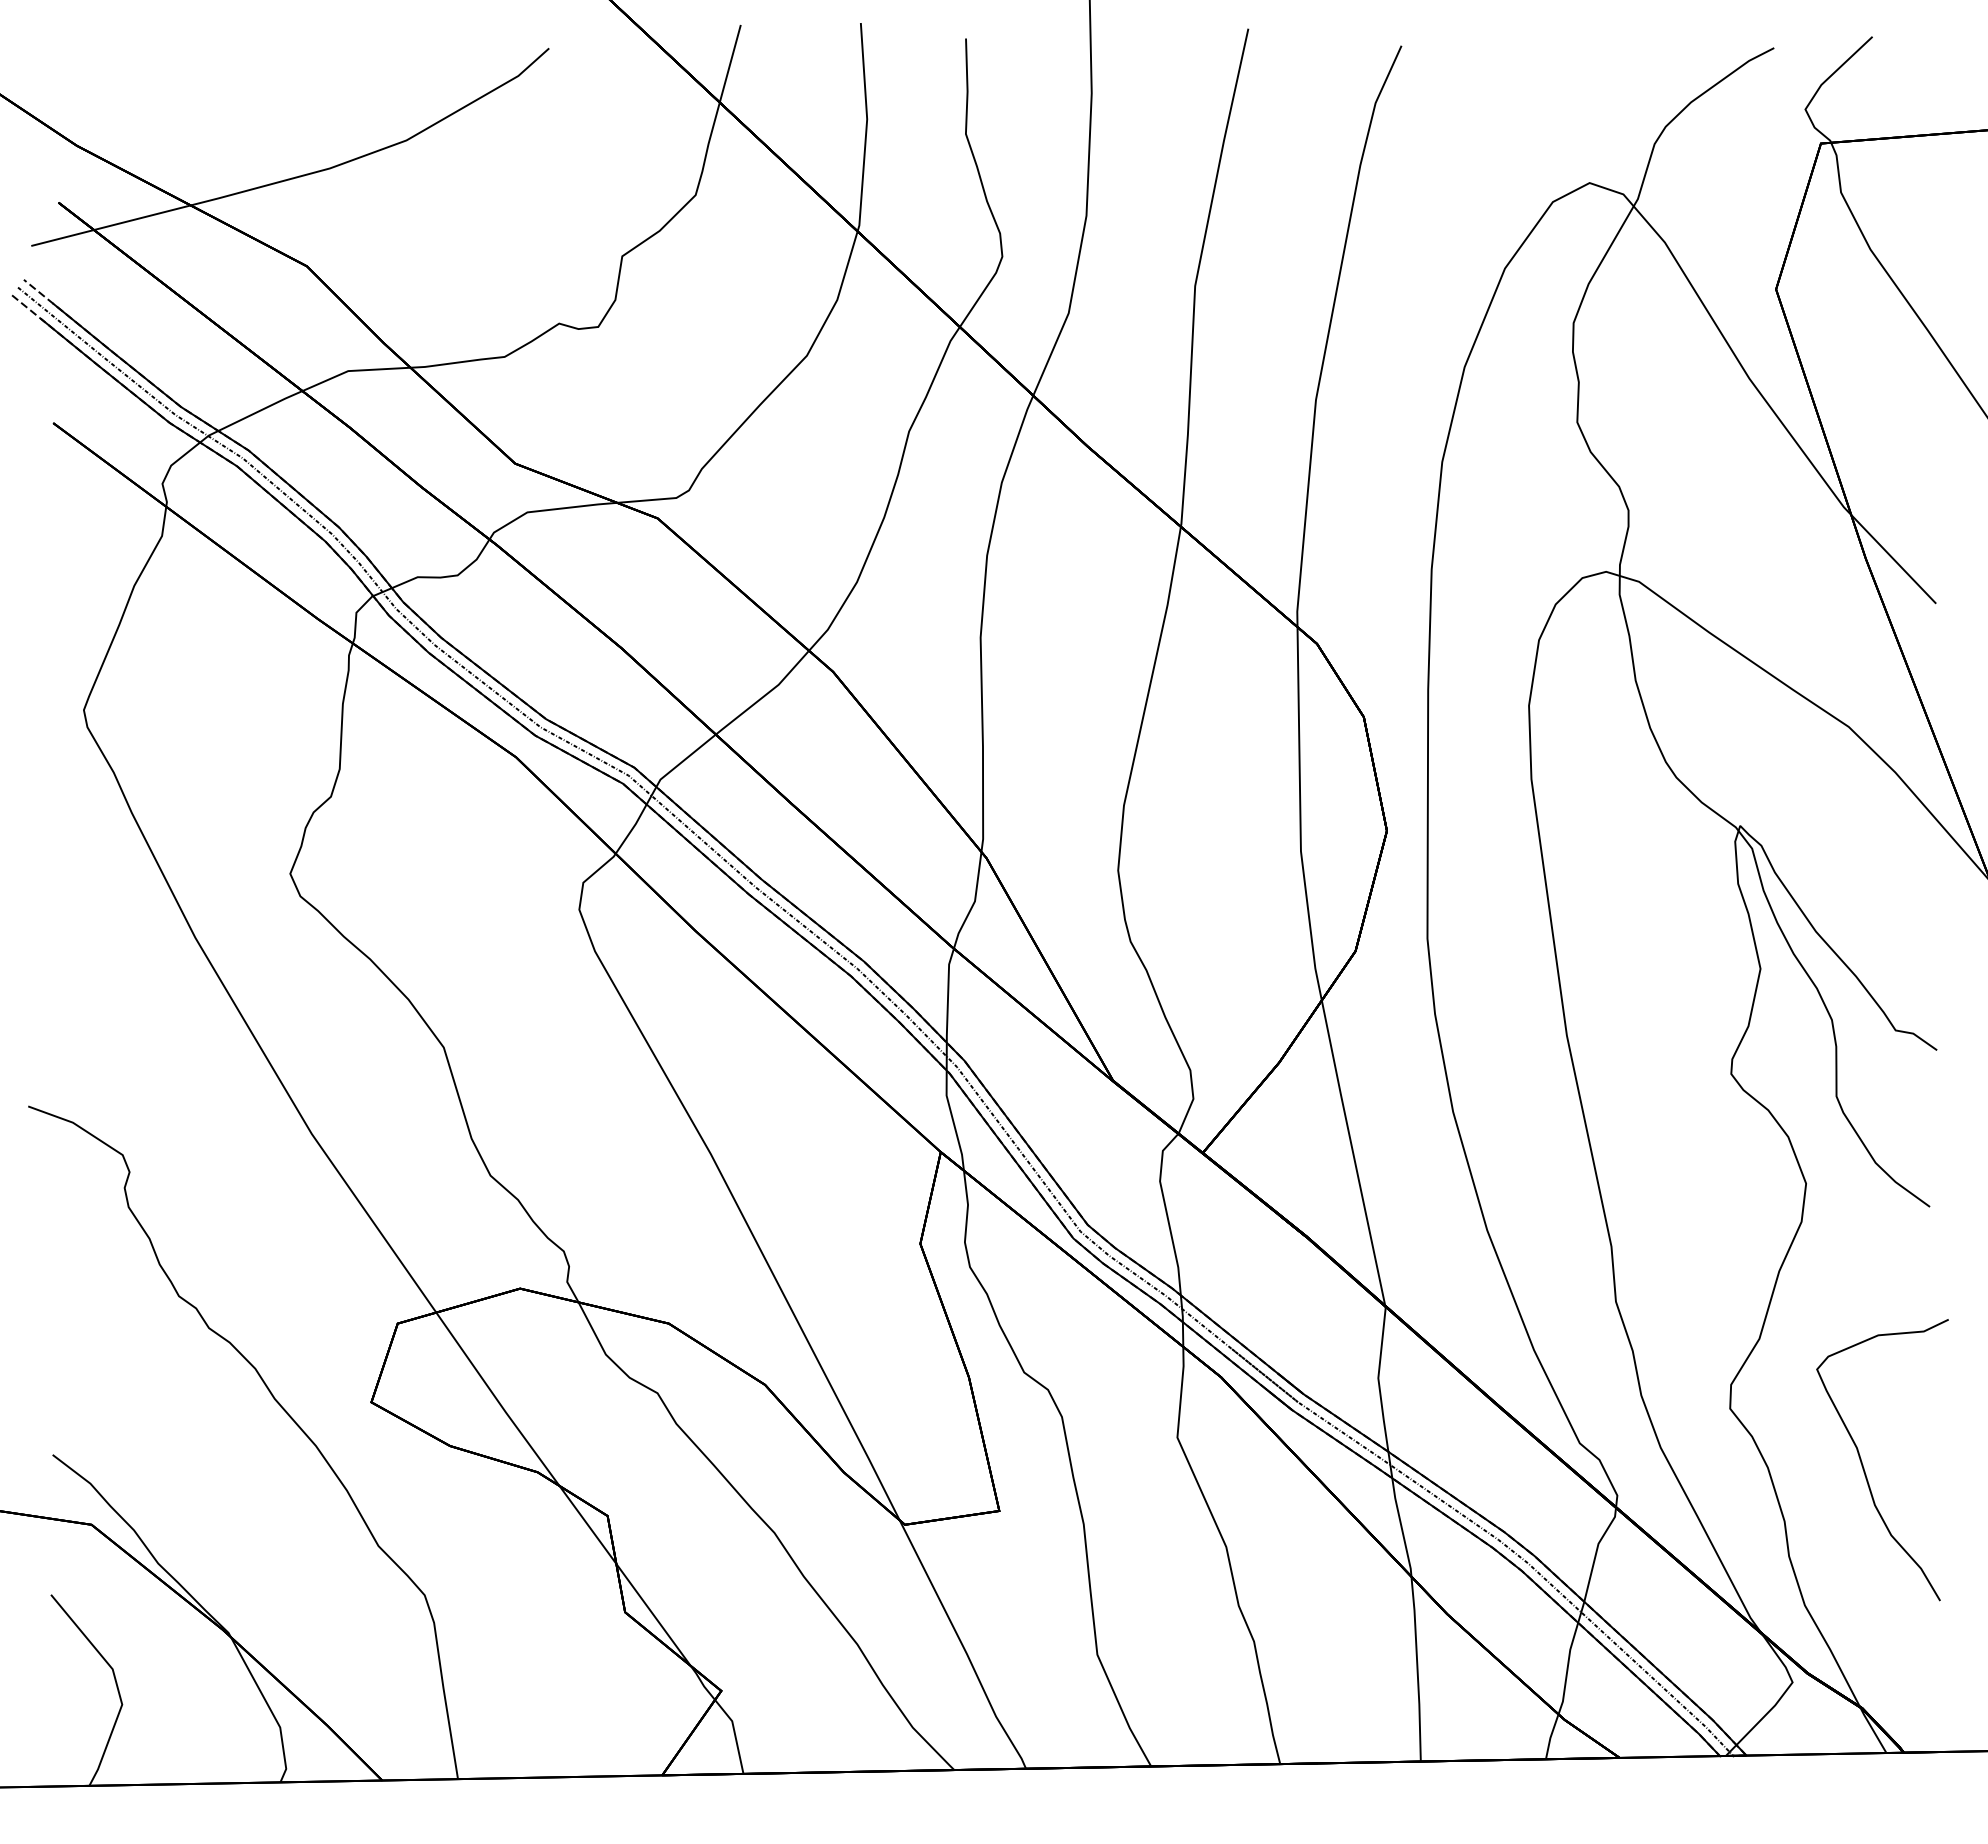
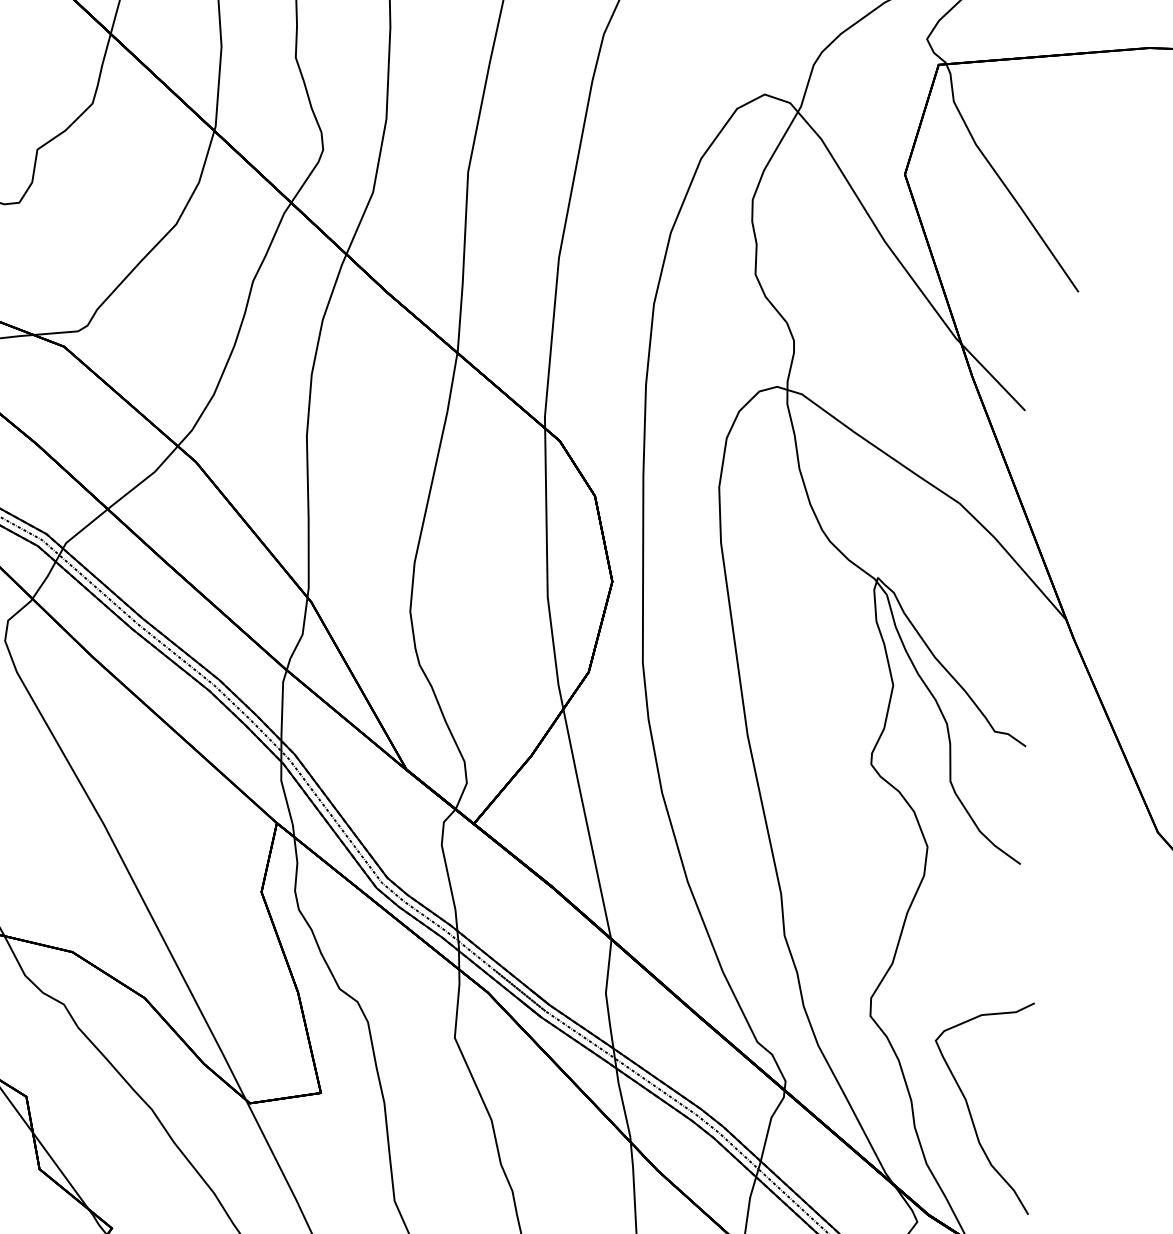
curve: (1863, 1464) -> (970, 1112), moved

